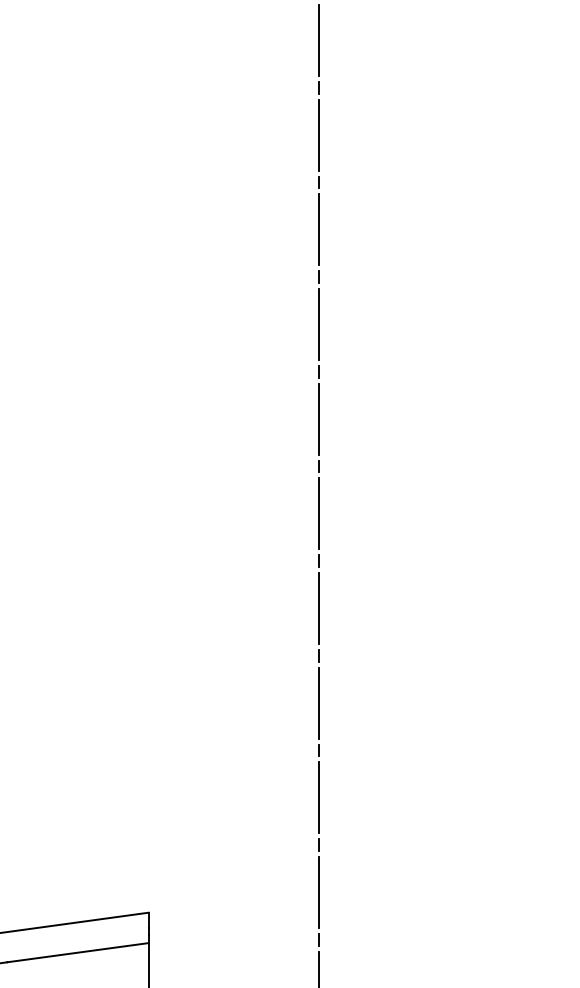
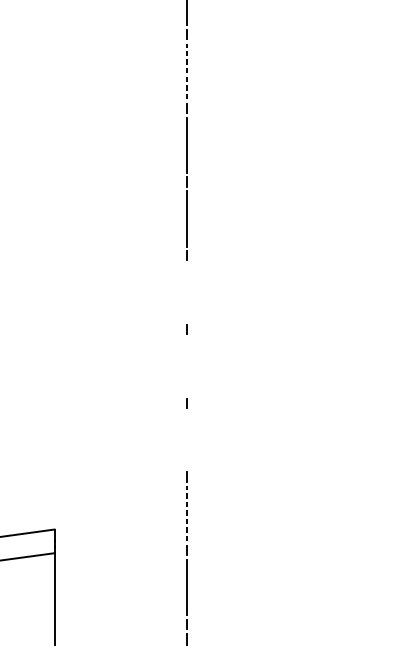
line: (318, 323) -> (186, 70), solid -> dashed
line: (318, 607) -> (186, 291), removed
line: (318, 702) -> (186, 365), removed
line: (318, 797) -> (186, 439), removed
line: (318, 891) -> (186, 513), solid -> dashed

